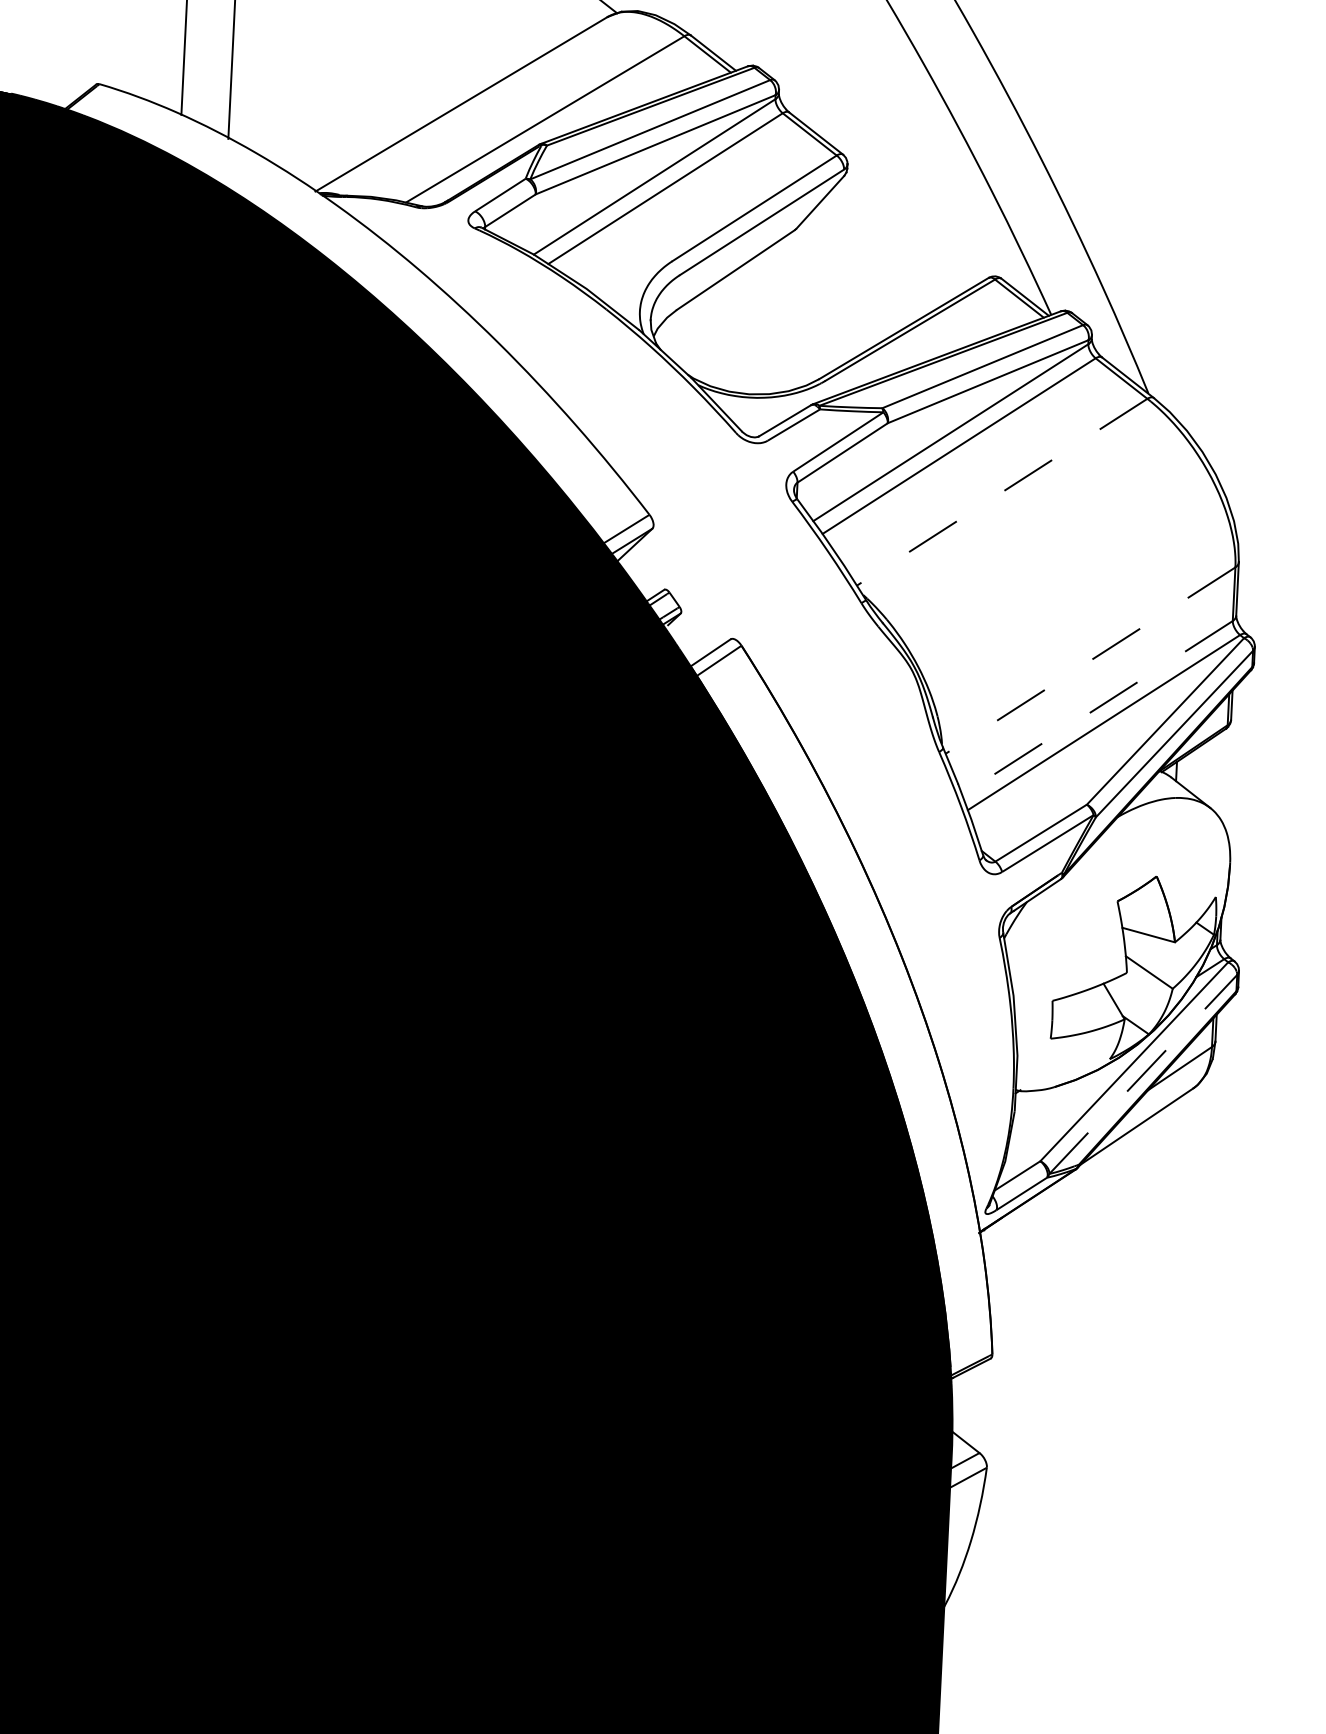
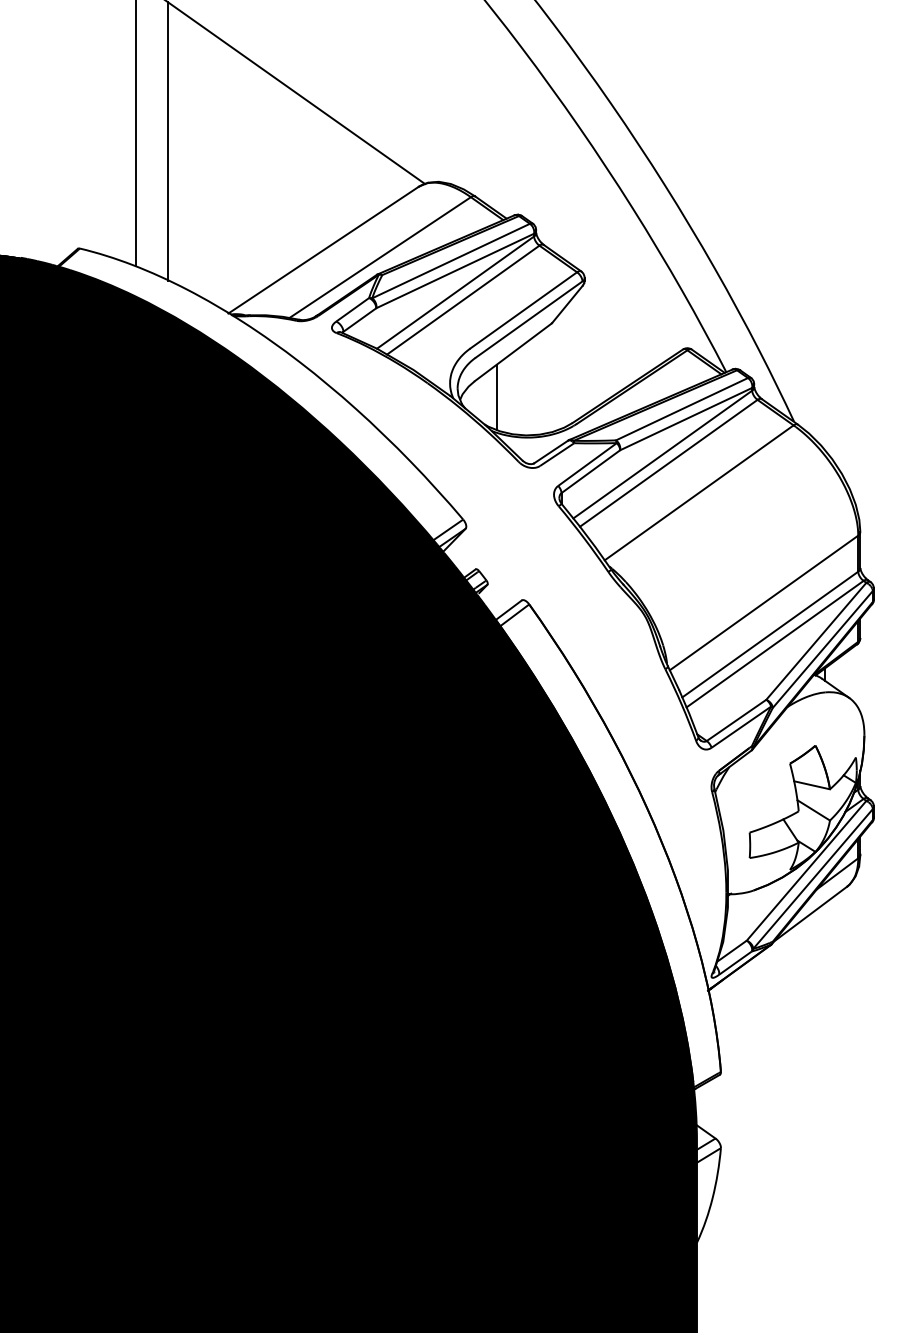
line: (707, 334) -> (496, 396), added
line: (1001, 493) -> (698, 493), dashed -> solid
line: (1091, 659) -> (764, 602), dashed -> solid
line: (1096, 707) -> (769, 634), dashed -> solid
line: (1143, 1075) -> (813, 879), dashed -> solid

